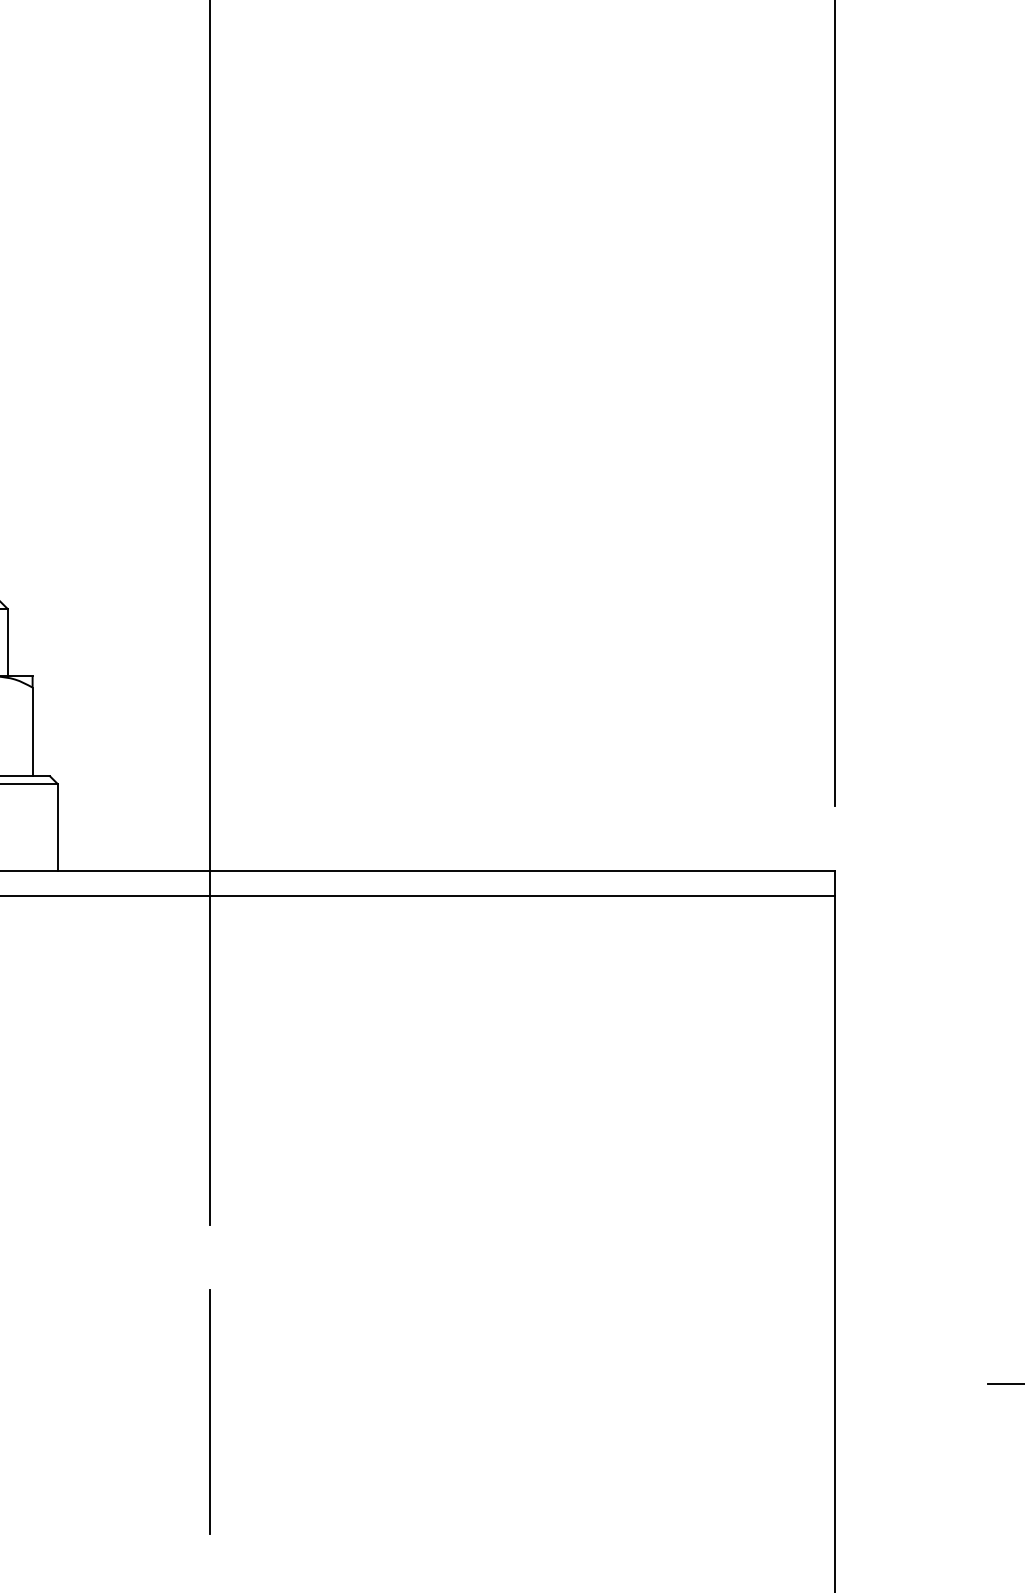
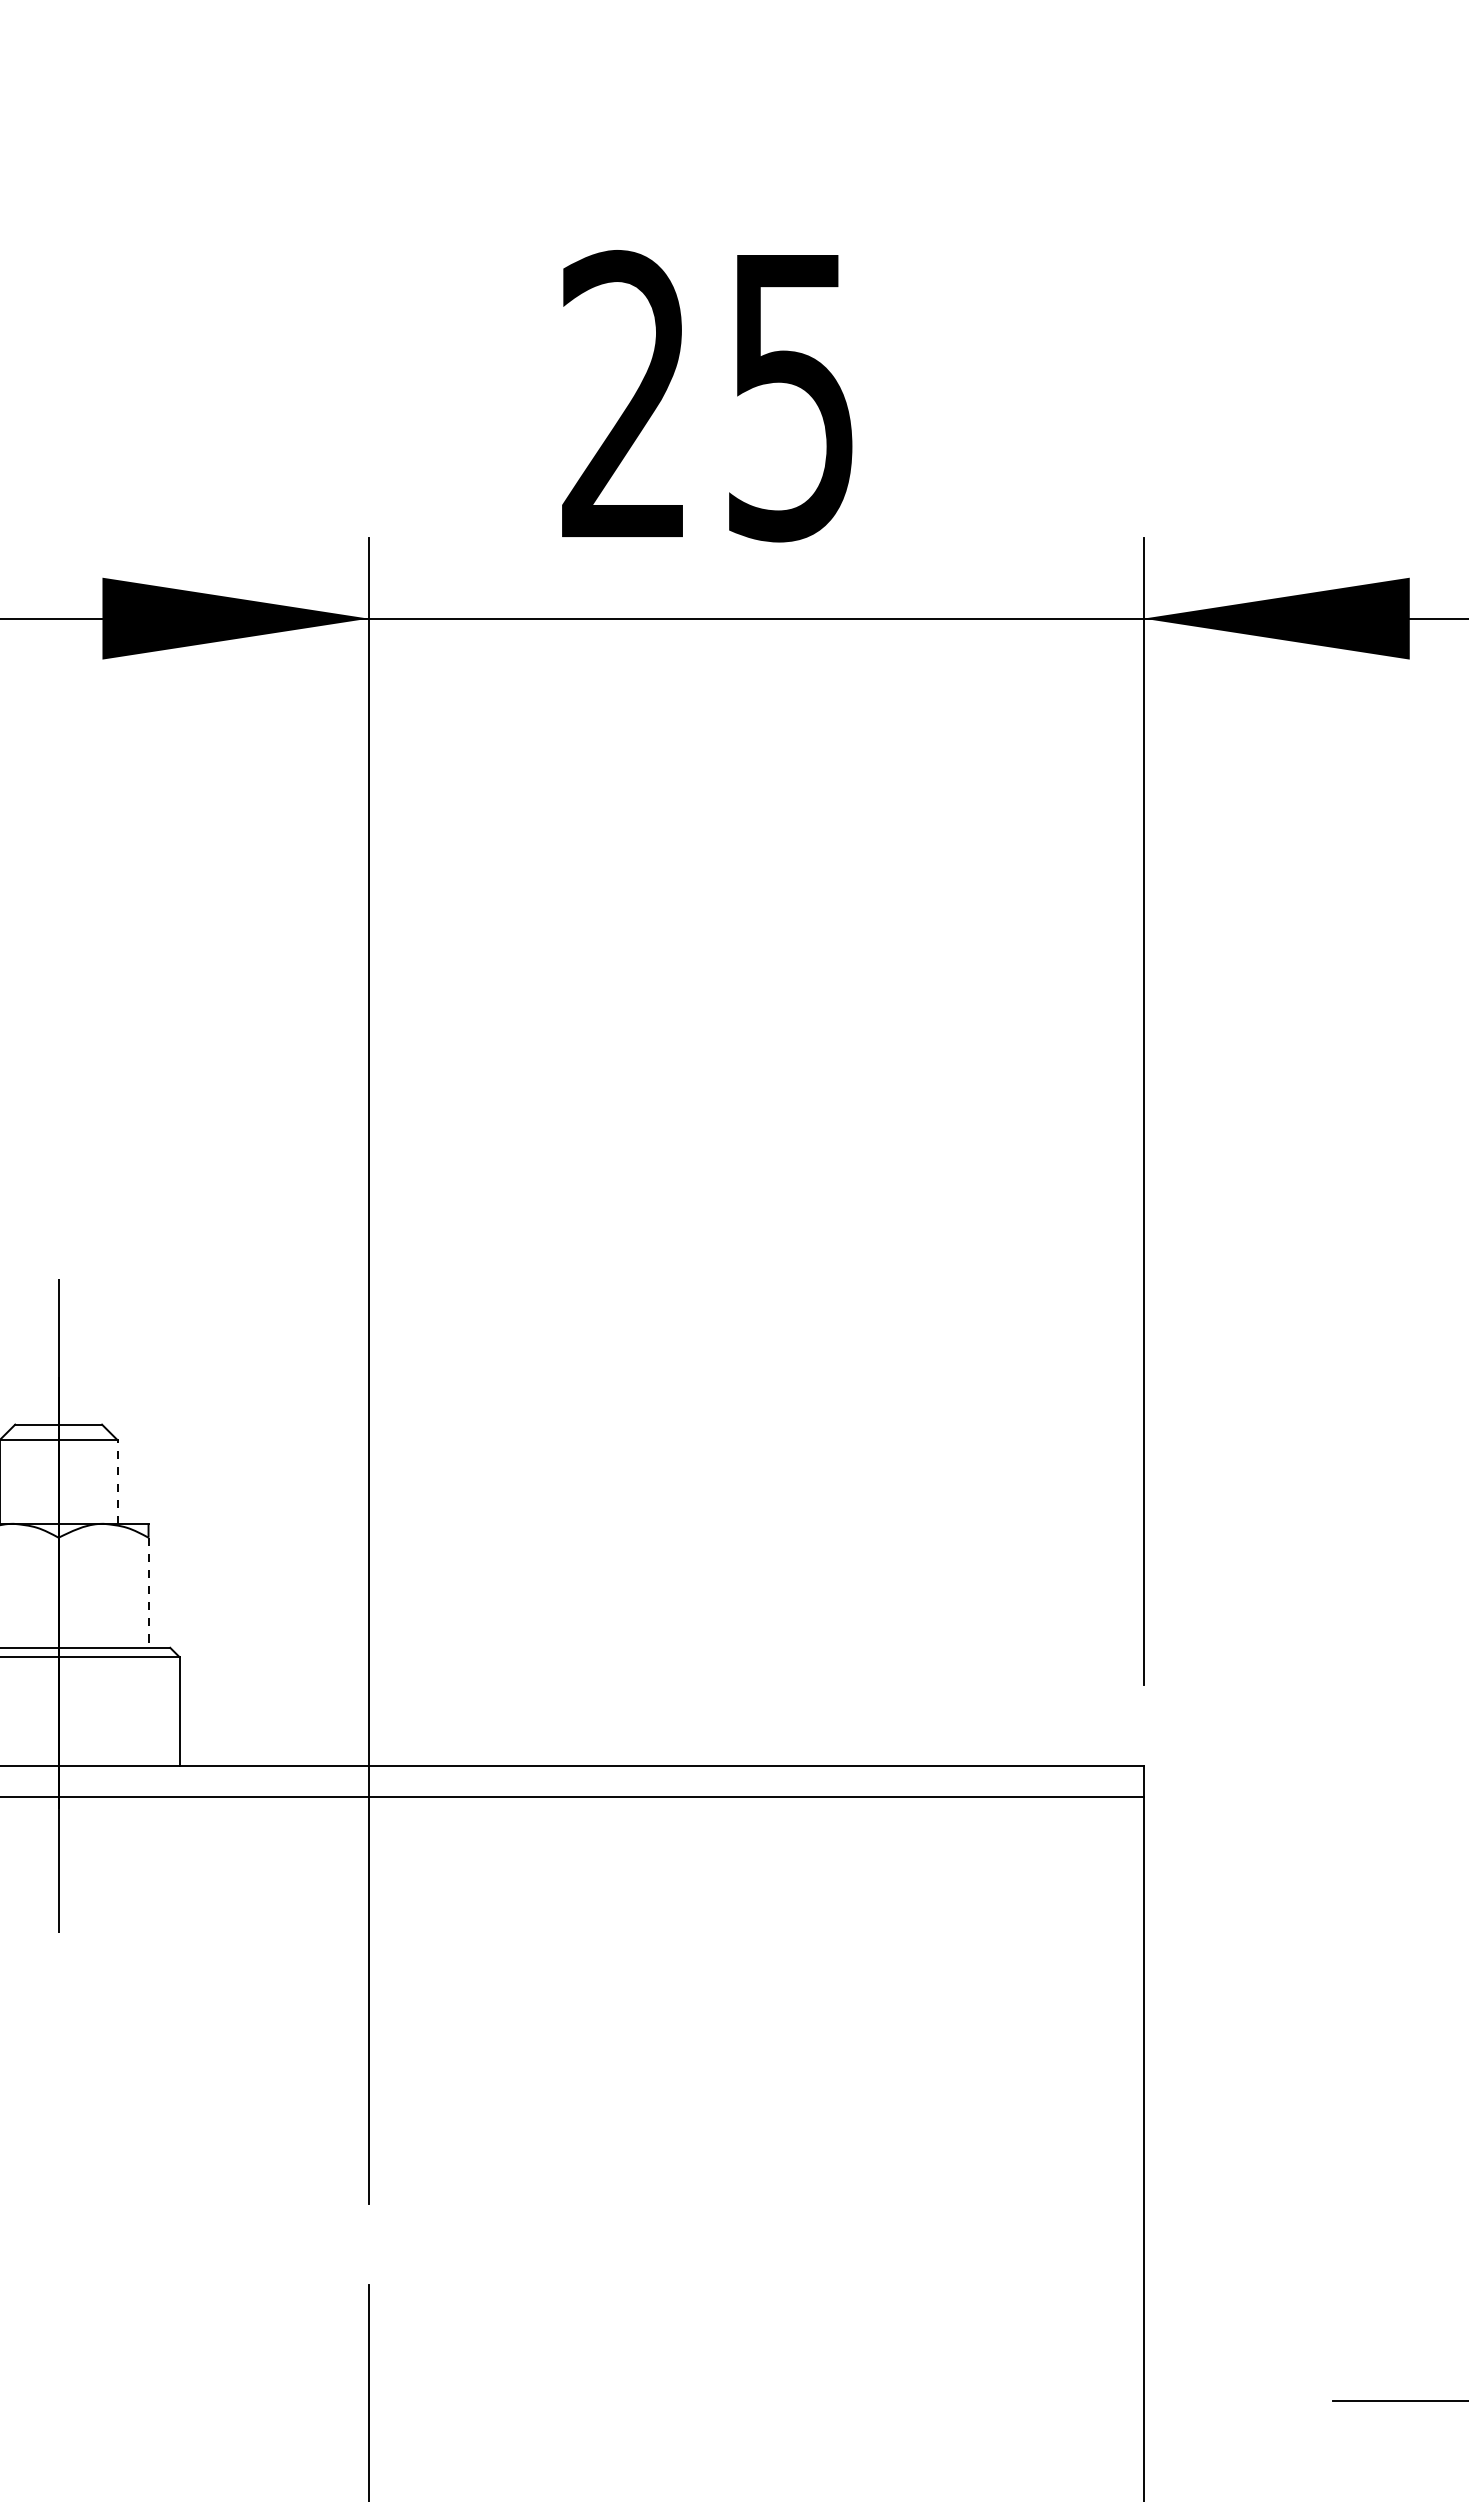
line: (7, 642) -> (117, 1481), solid -> dashed
line: (32, 732) -> (148, 1593), solid -> dashed

